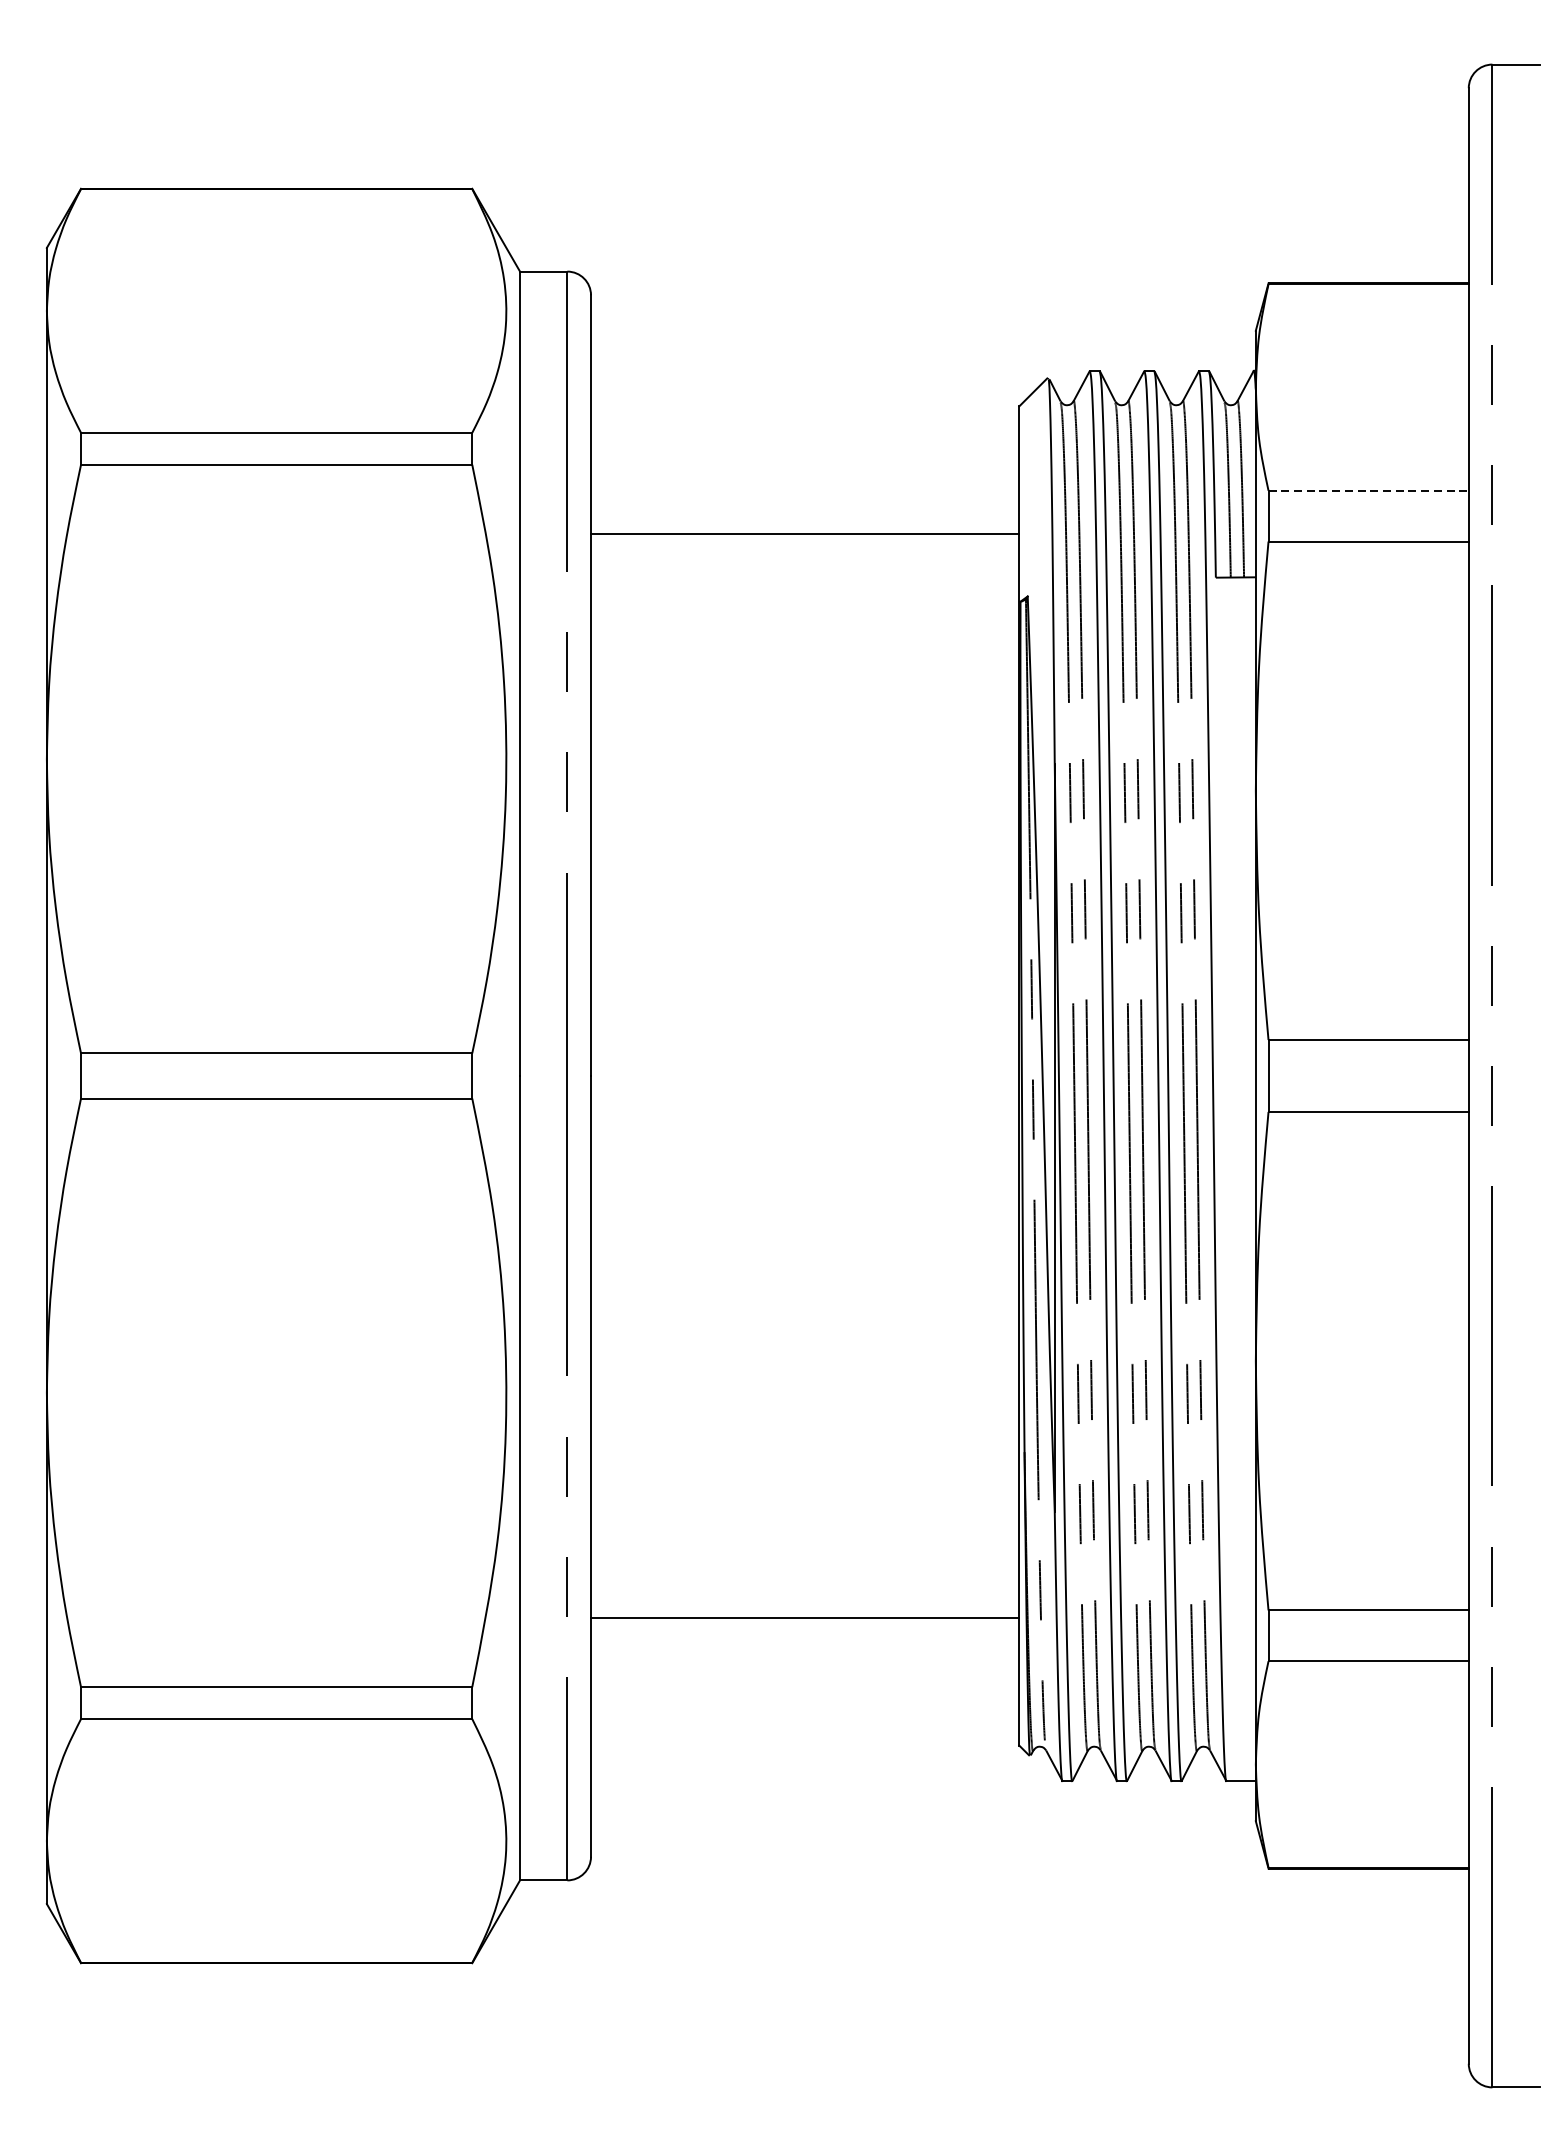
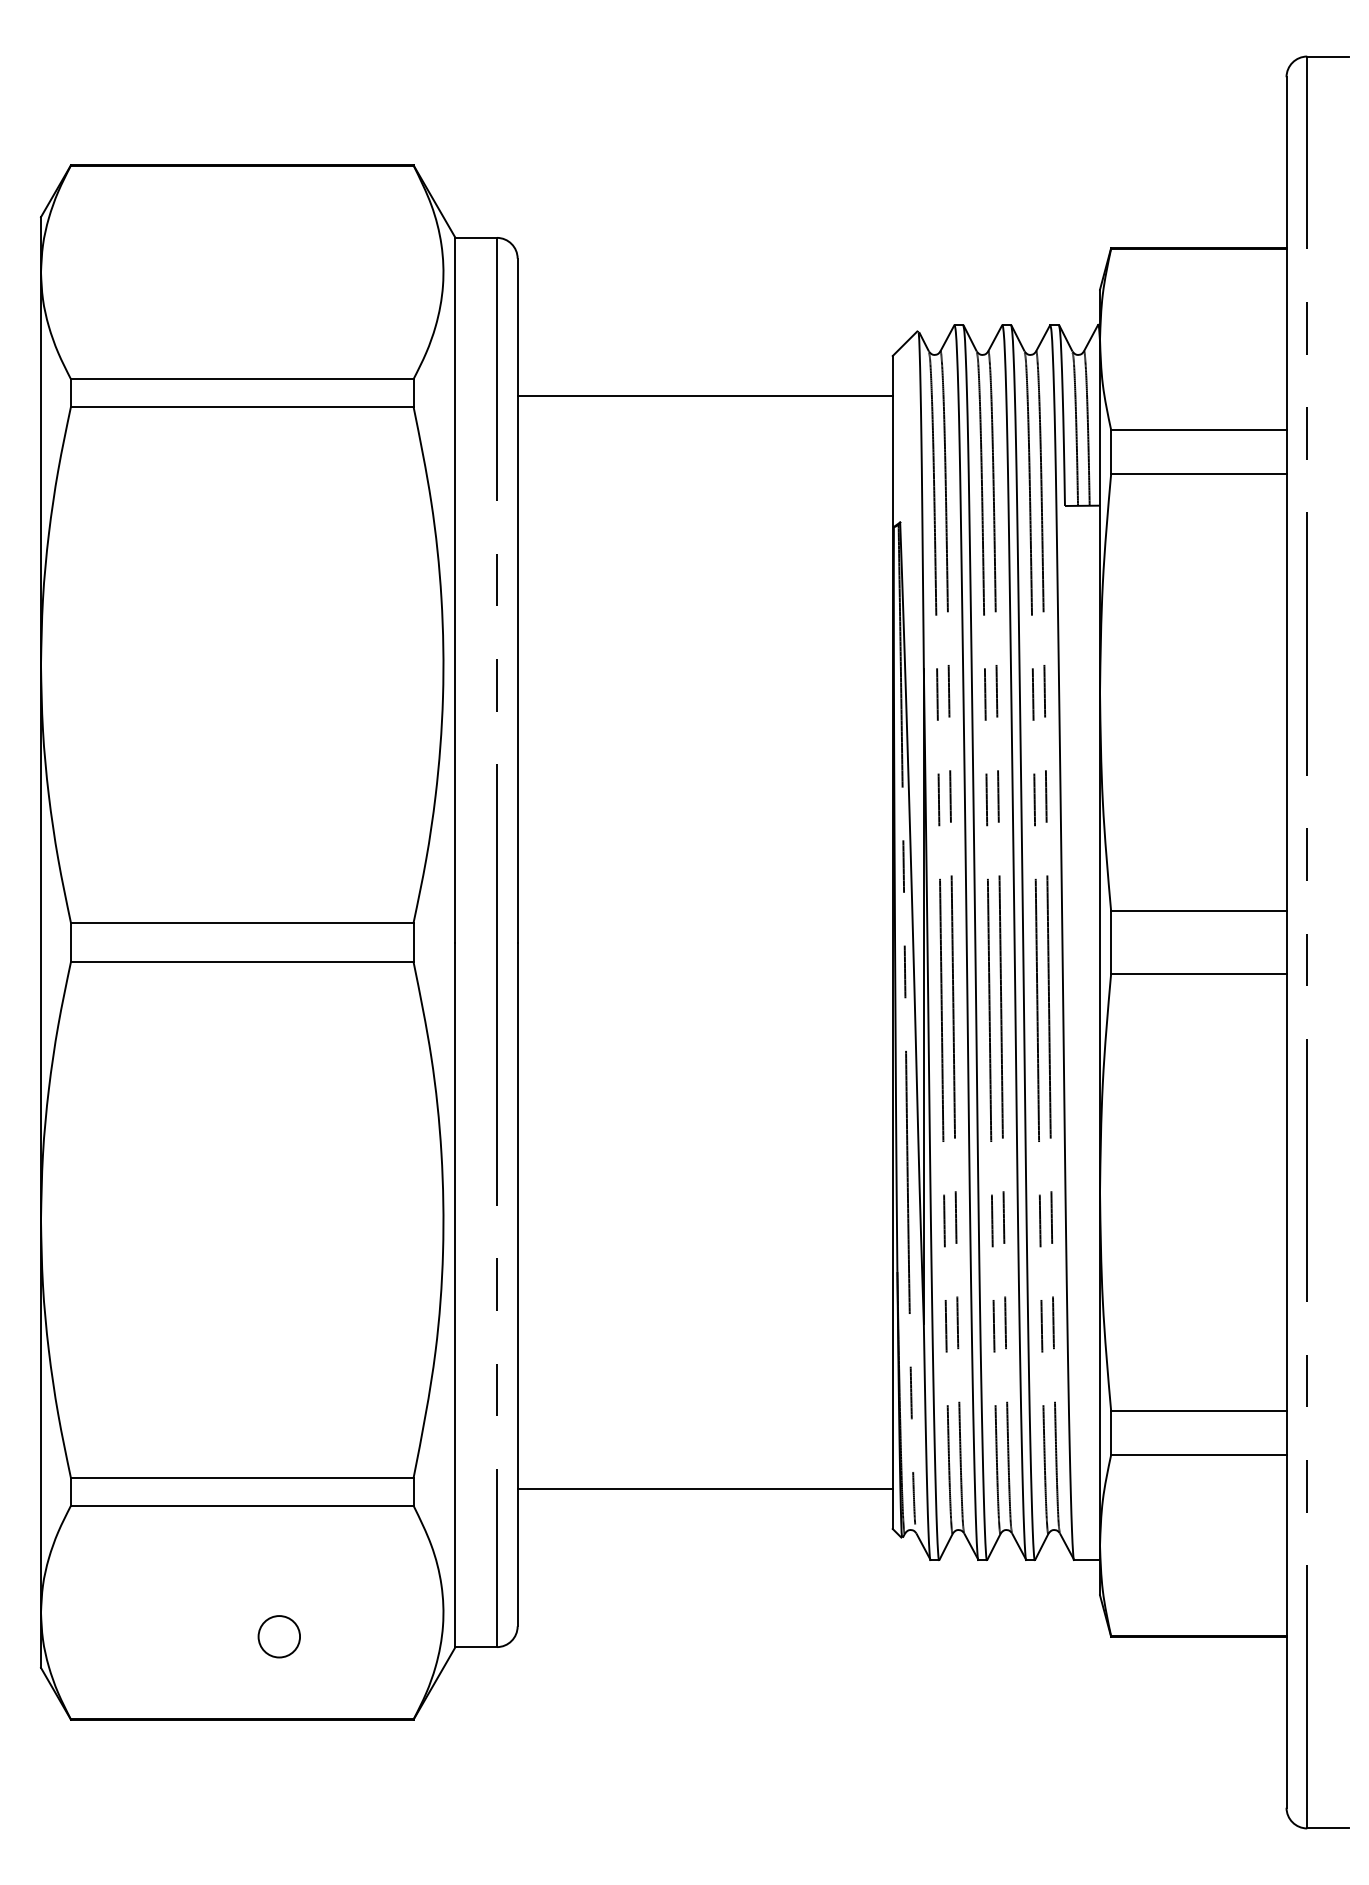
line: (1368, 490) -> (1198, 429), dashed -> solid
line: (804, 533) -> (704, 396), moved
line: (804, 1618) -> (704, 1488), moved
circle: (318, 1868) -> (278, 1636), added

